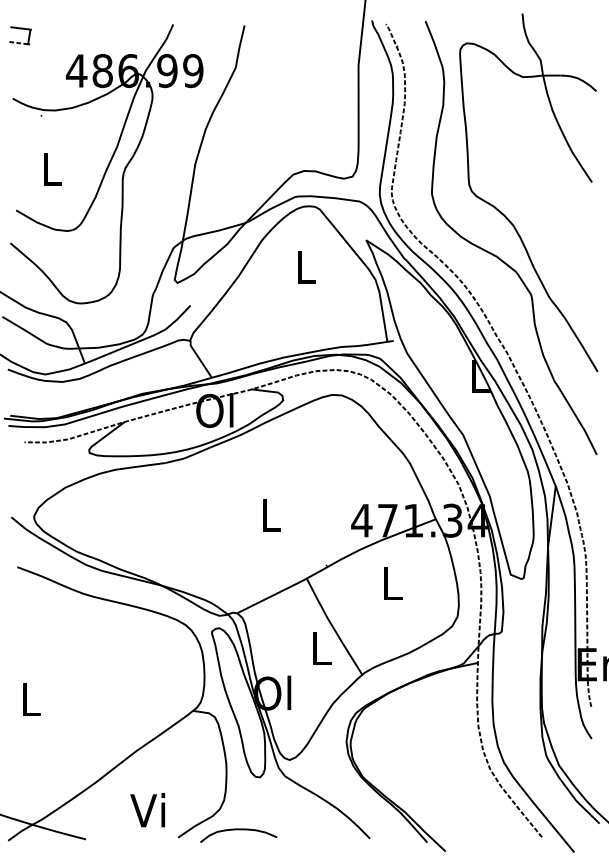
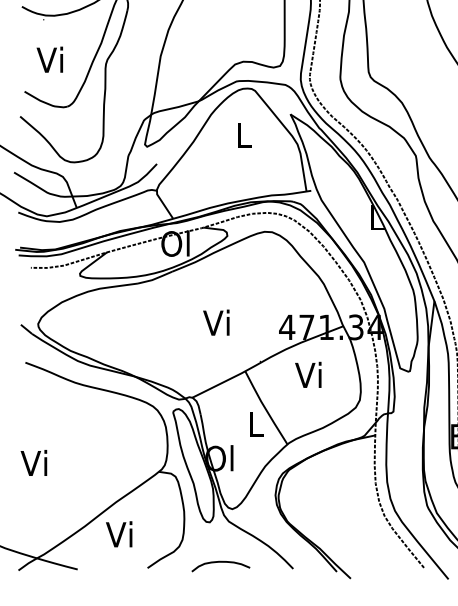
text: (49, 168) -> (49, 59), L -> Vi
text: (268, 514) -> (216, 322), L -> Vi
text: (389, 583) -> (308, 375), L -> Vi
text: (28, 699) -> (33, 463), L -> Vi
text: (147, 810) -> (119, 534), moved
curve: (238, 830) -> (220, 562), moved

